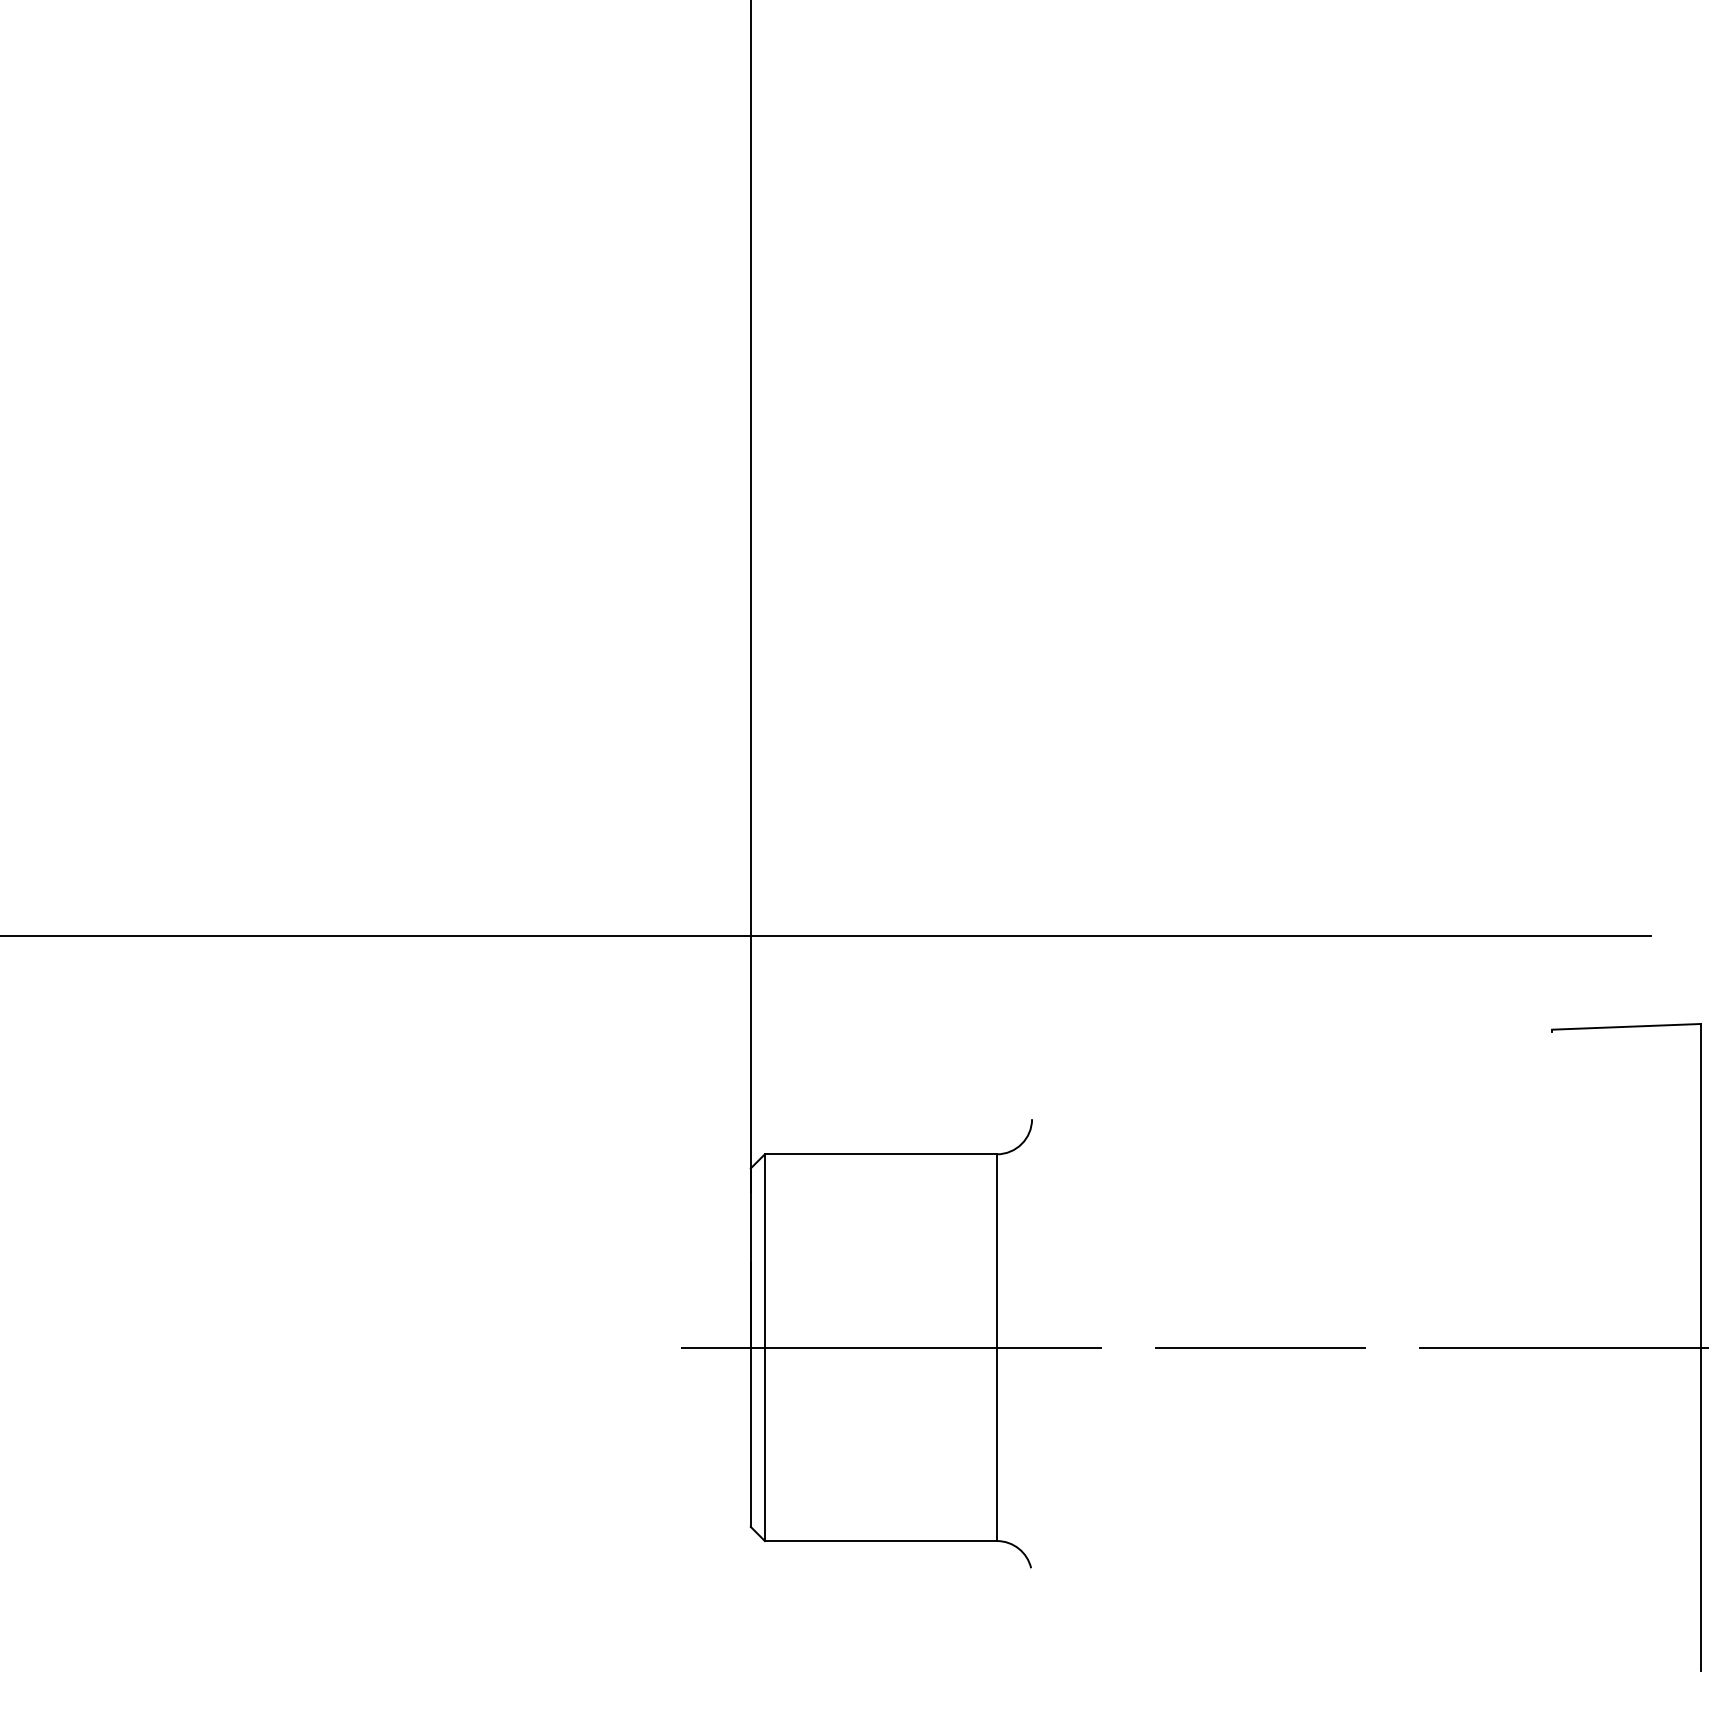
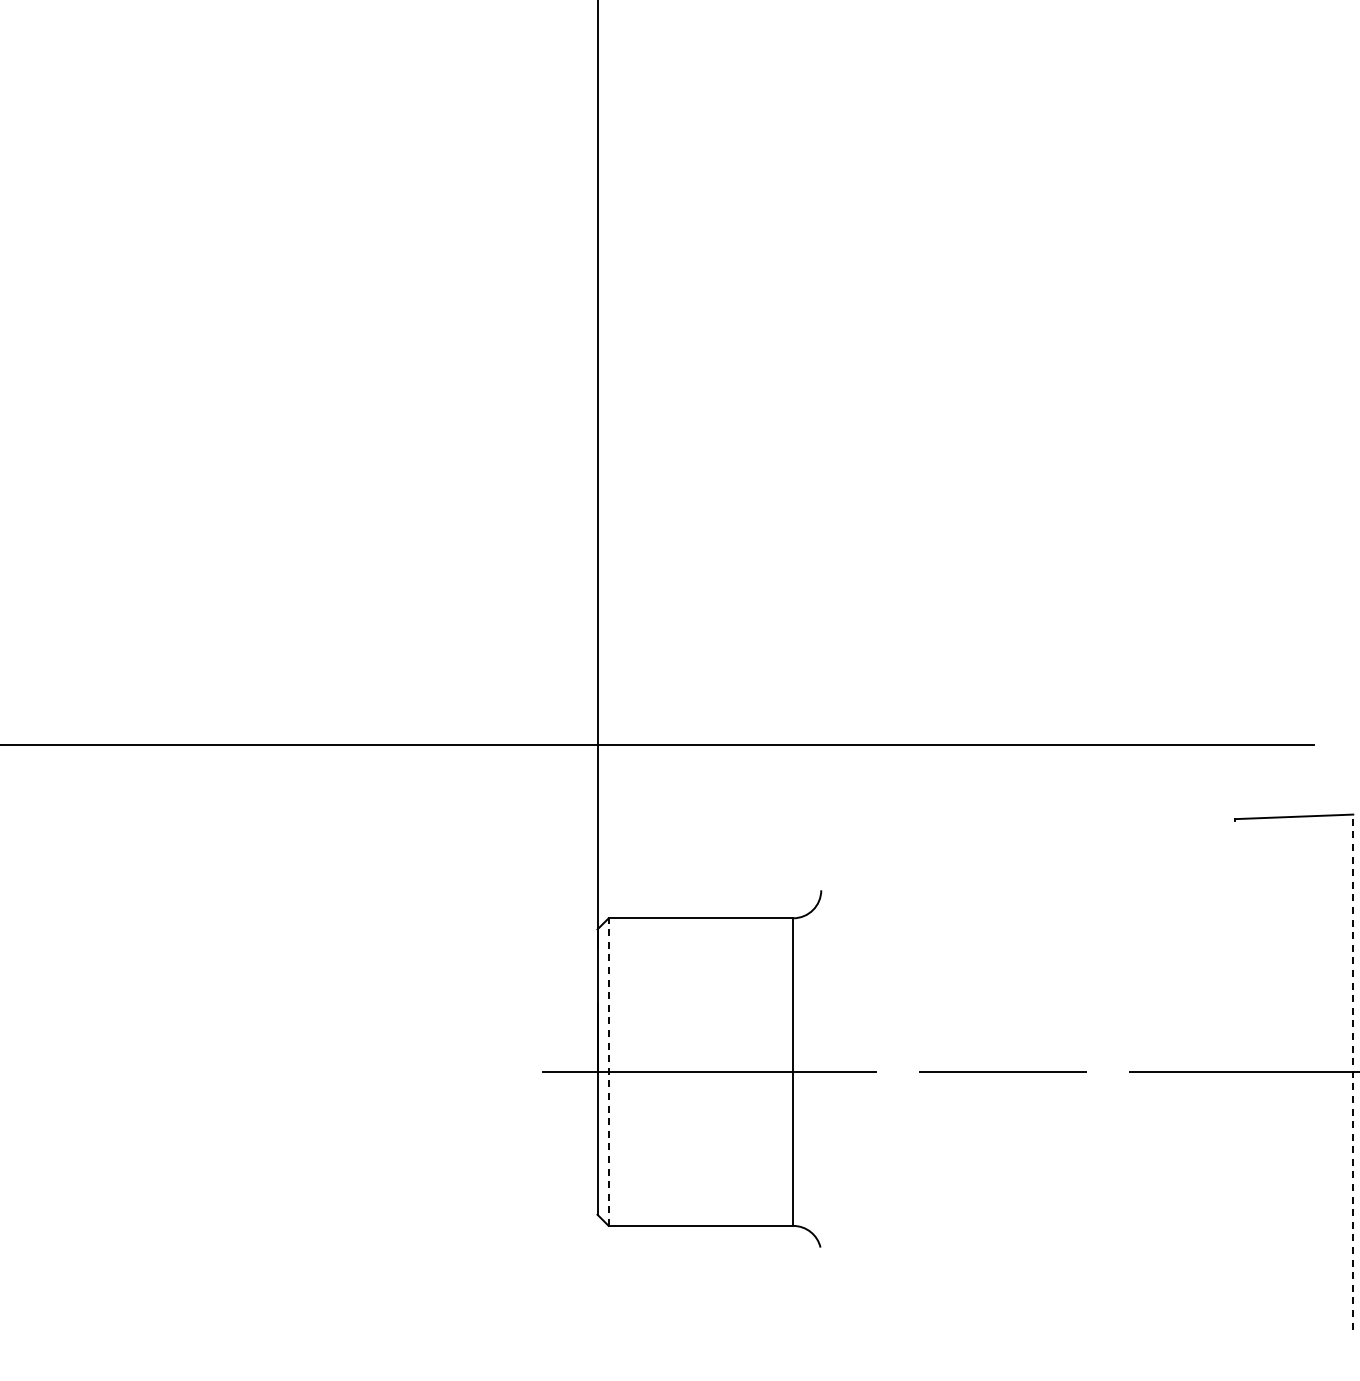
line: (764, 1348) -> (608, 1072), solid -> dashed
line: (1701, 1348) -> (1353, 1072), solid -> dashed

